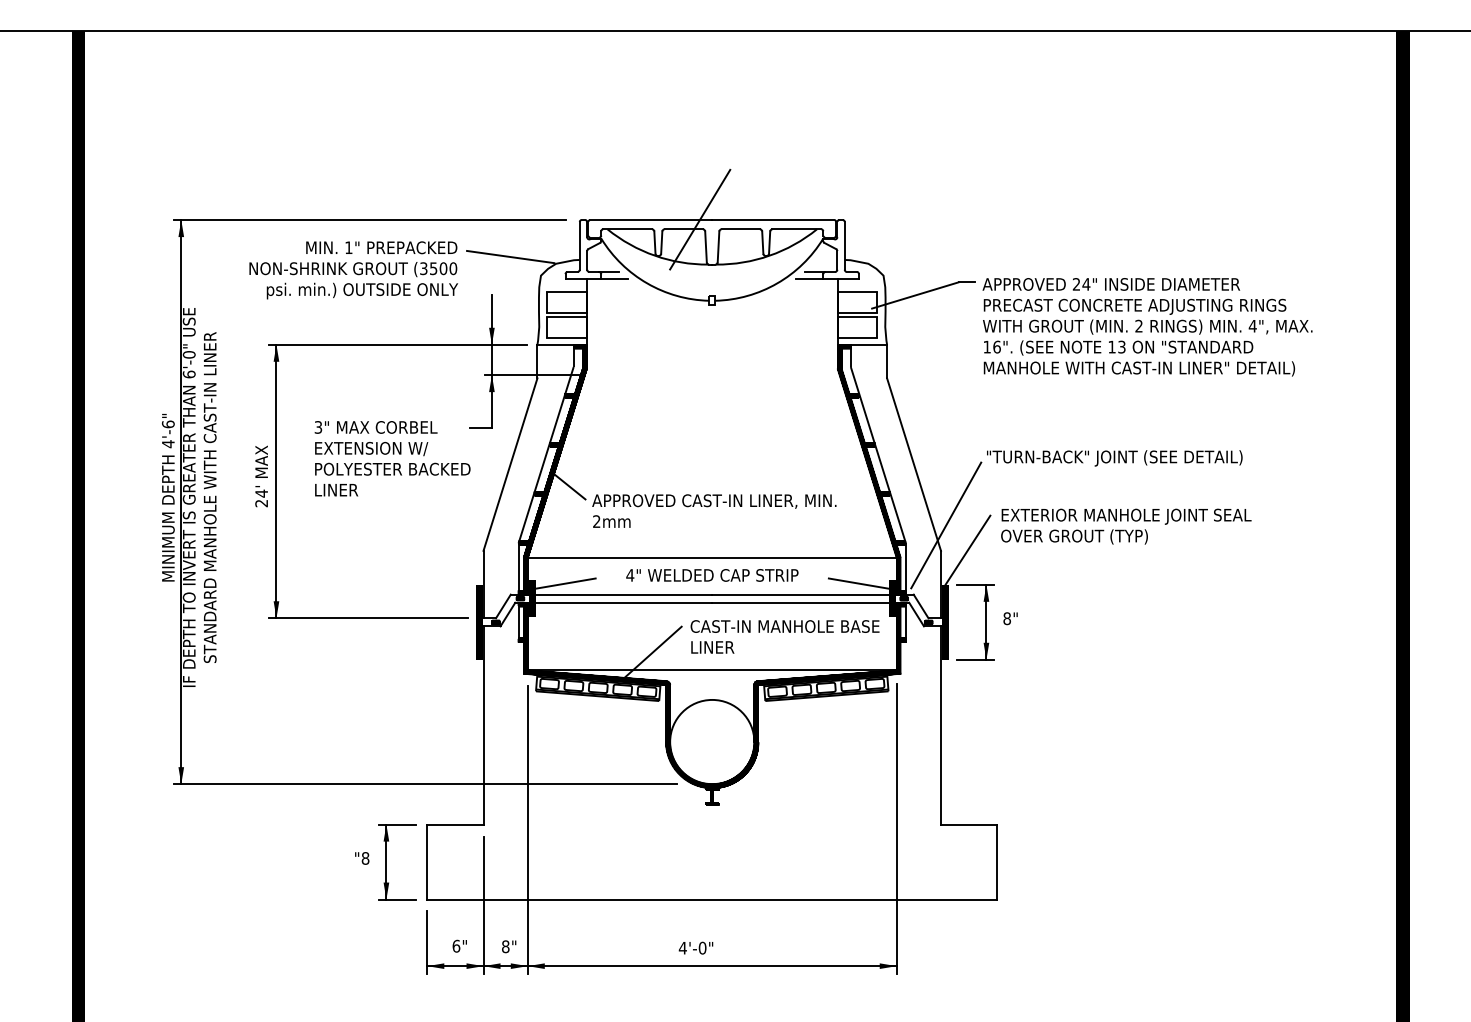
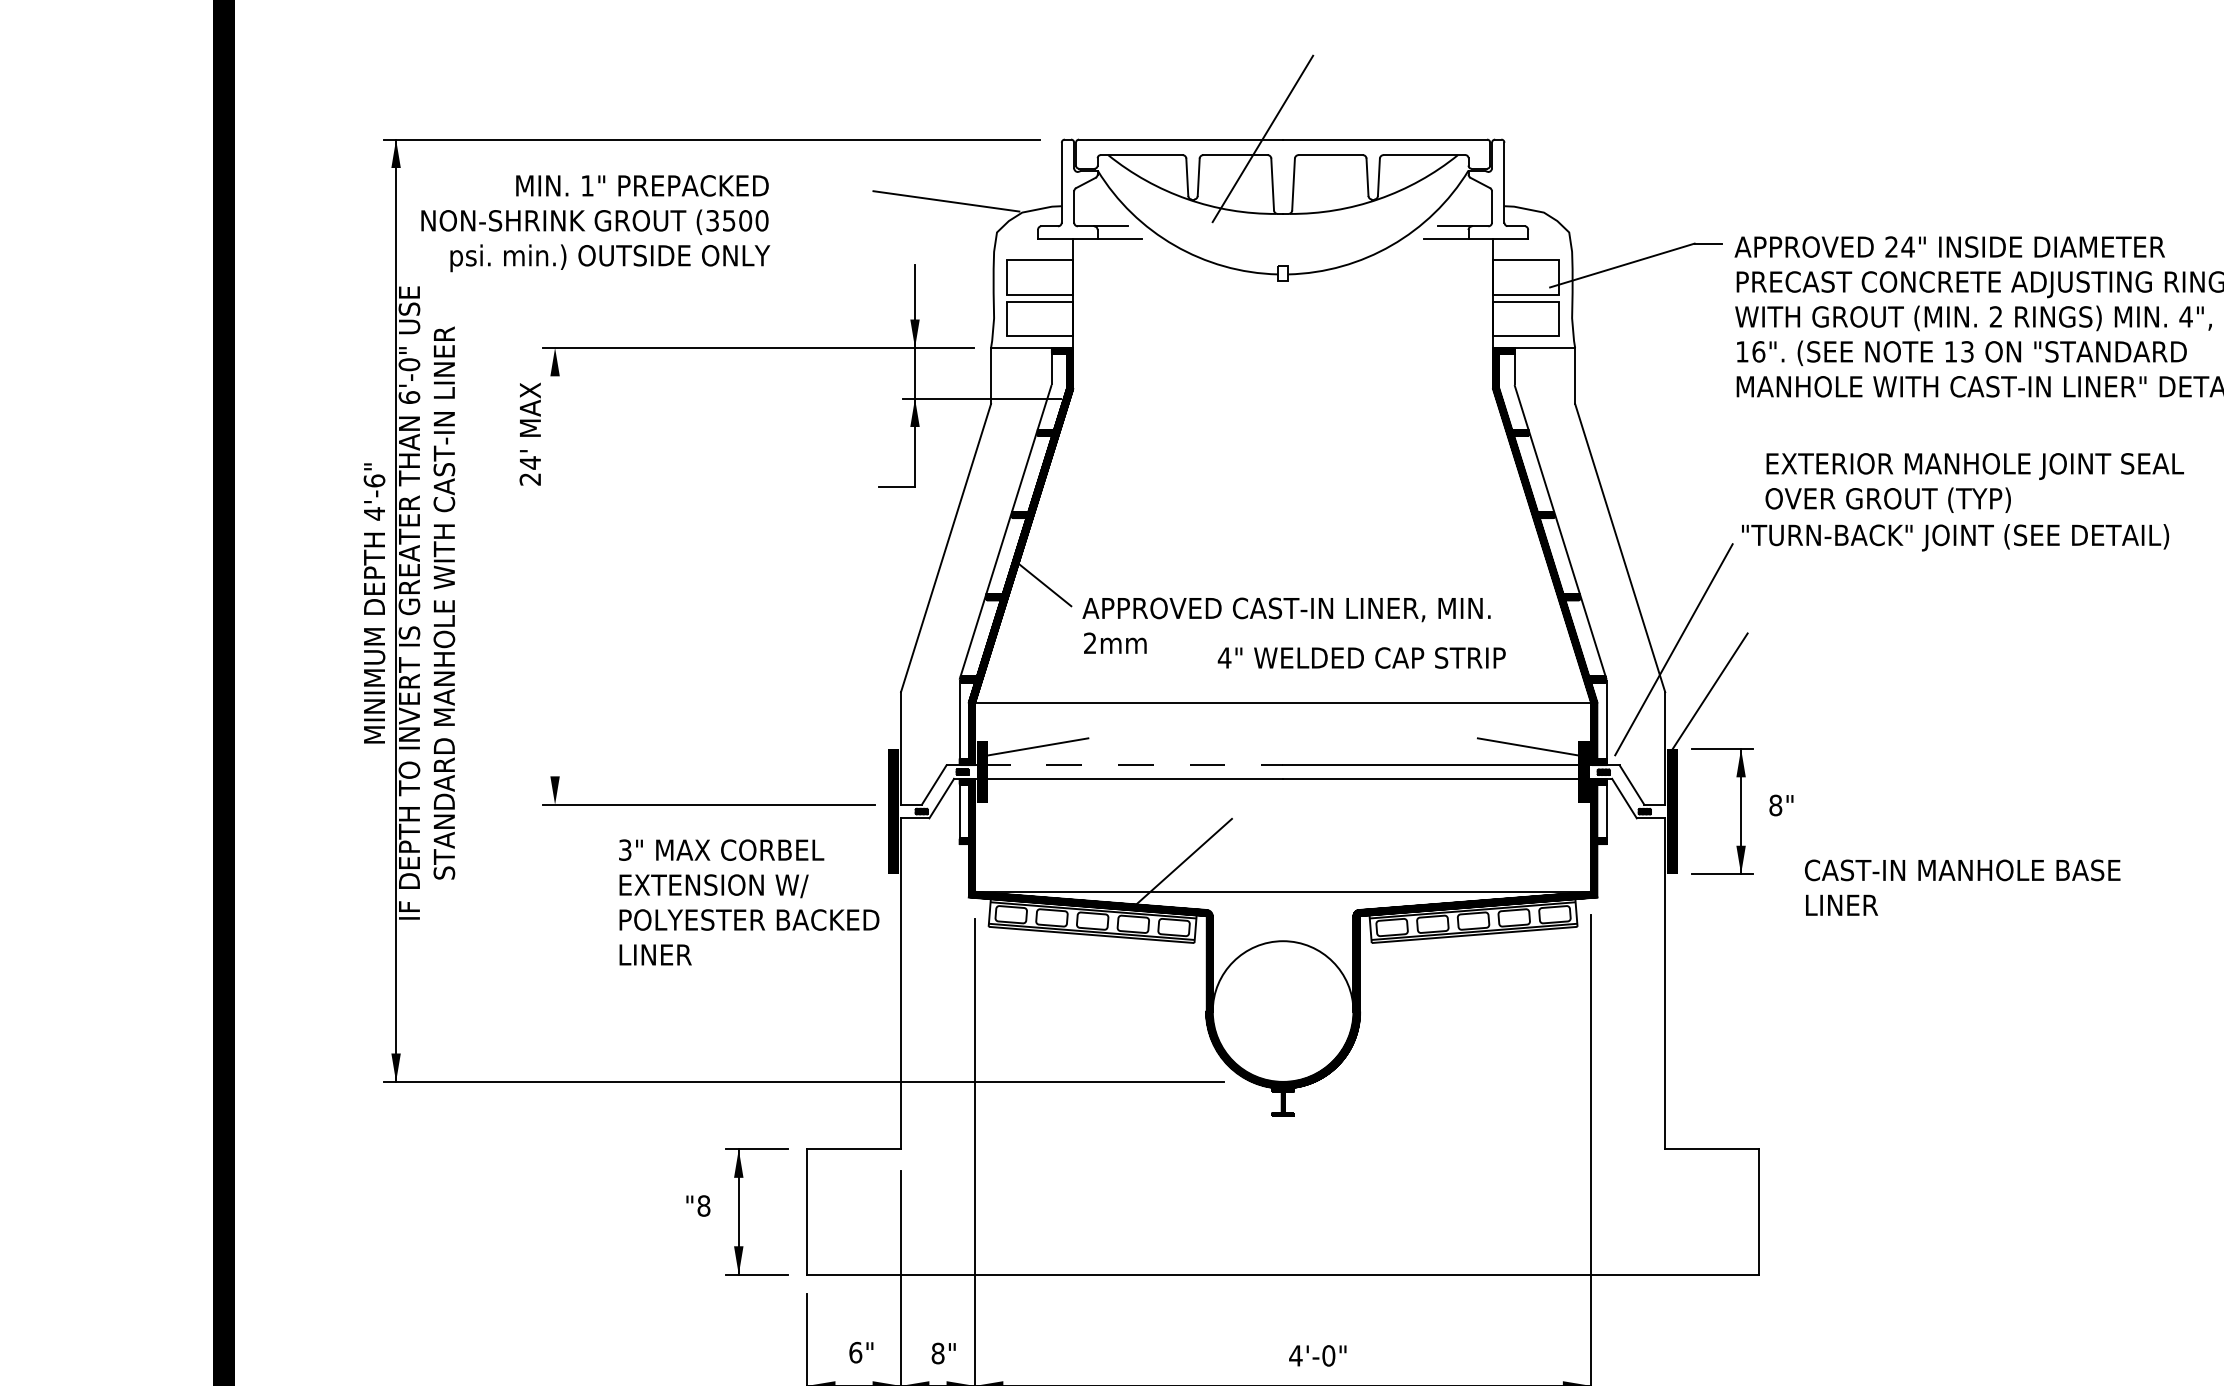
text: (353, 270) -> (595, 223), moved
text: (392, 458) -> (748, 902), moved
text: (261, 476) -> (530, 434), moved
line: (276, 481) -> (555, 576), removed
text: (1126, 526) -> (1975, 482), moved
text: (712, 575) -> (1362, 658), moved
line: (620, 594) -> (1129, 765), solid -> dashed
text: (784, 636) -> (1961, 887), moved
text: (695, 947) -> (1316, 1354), moved

